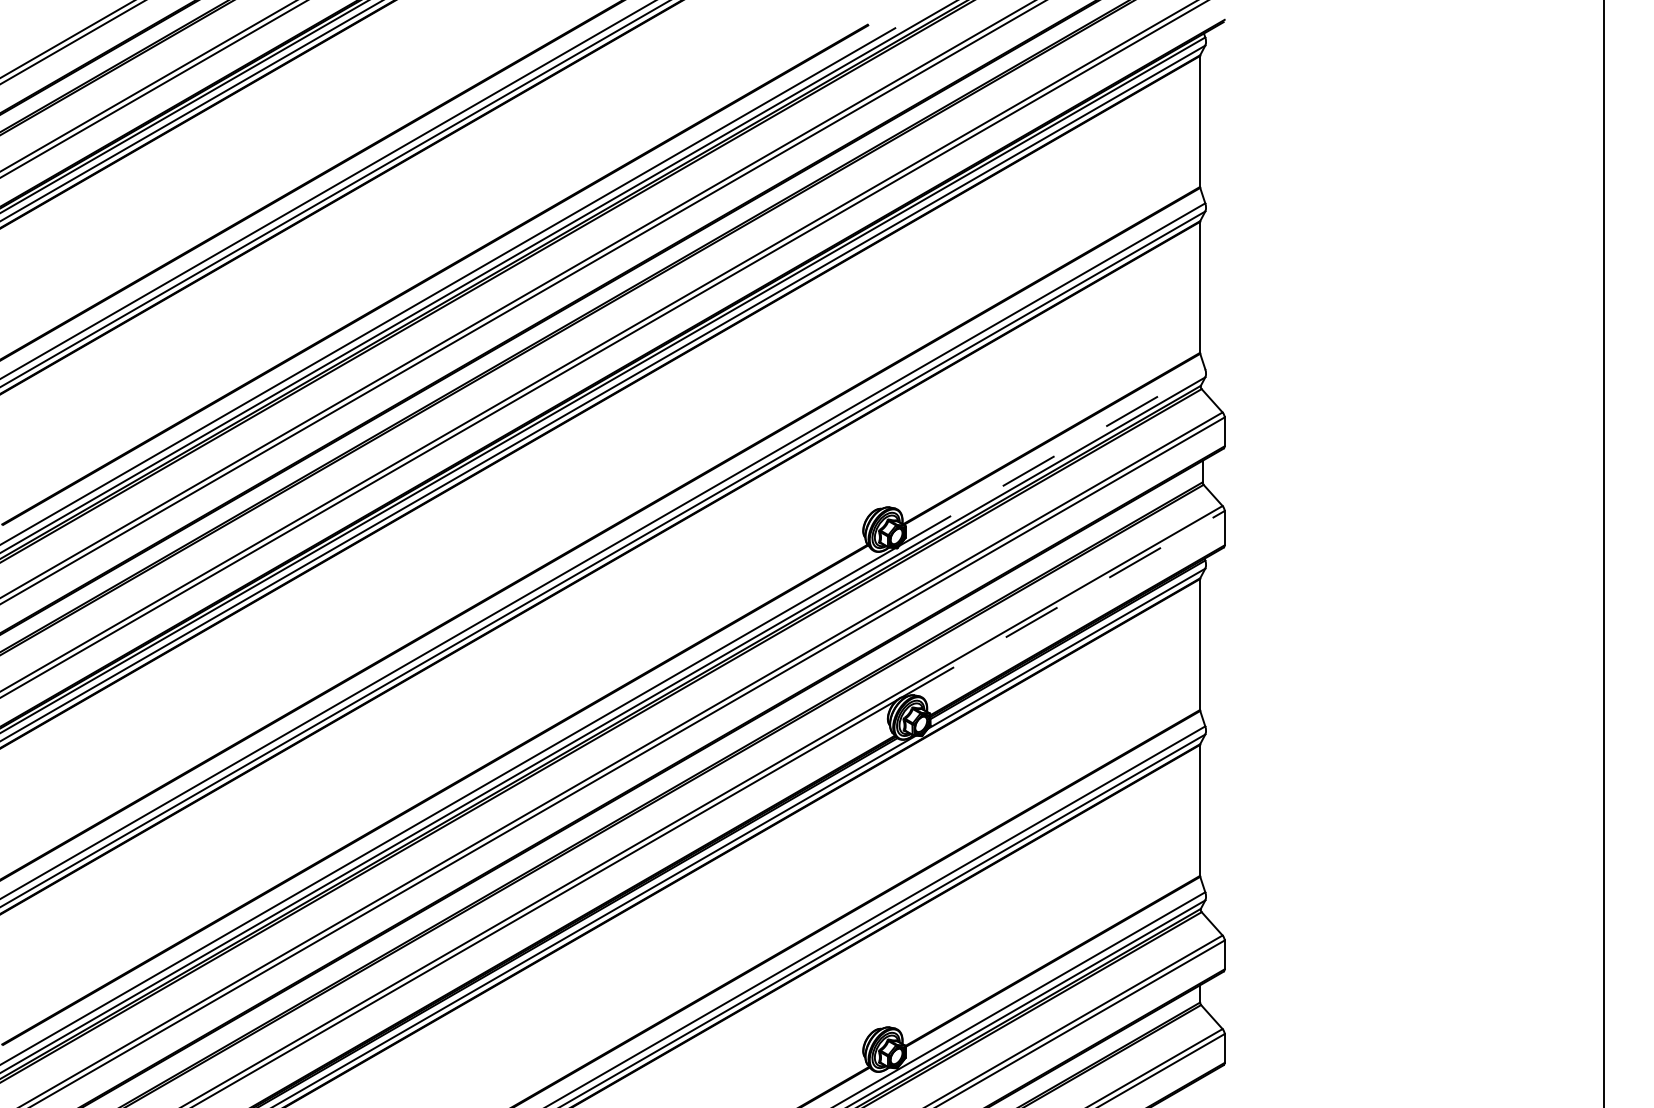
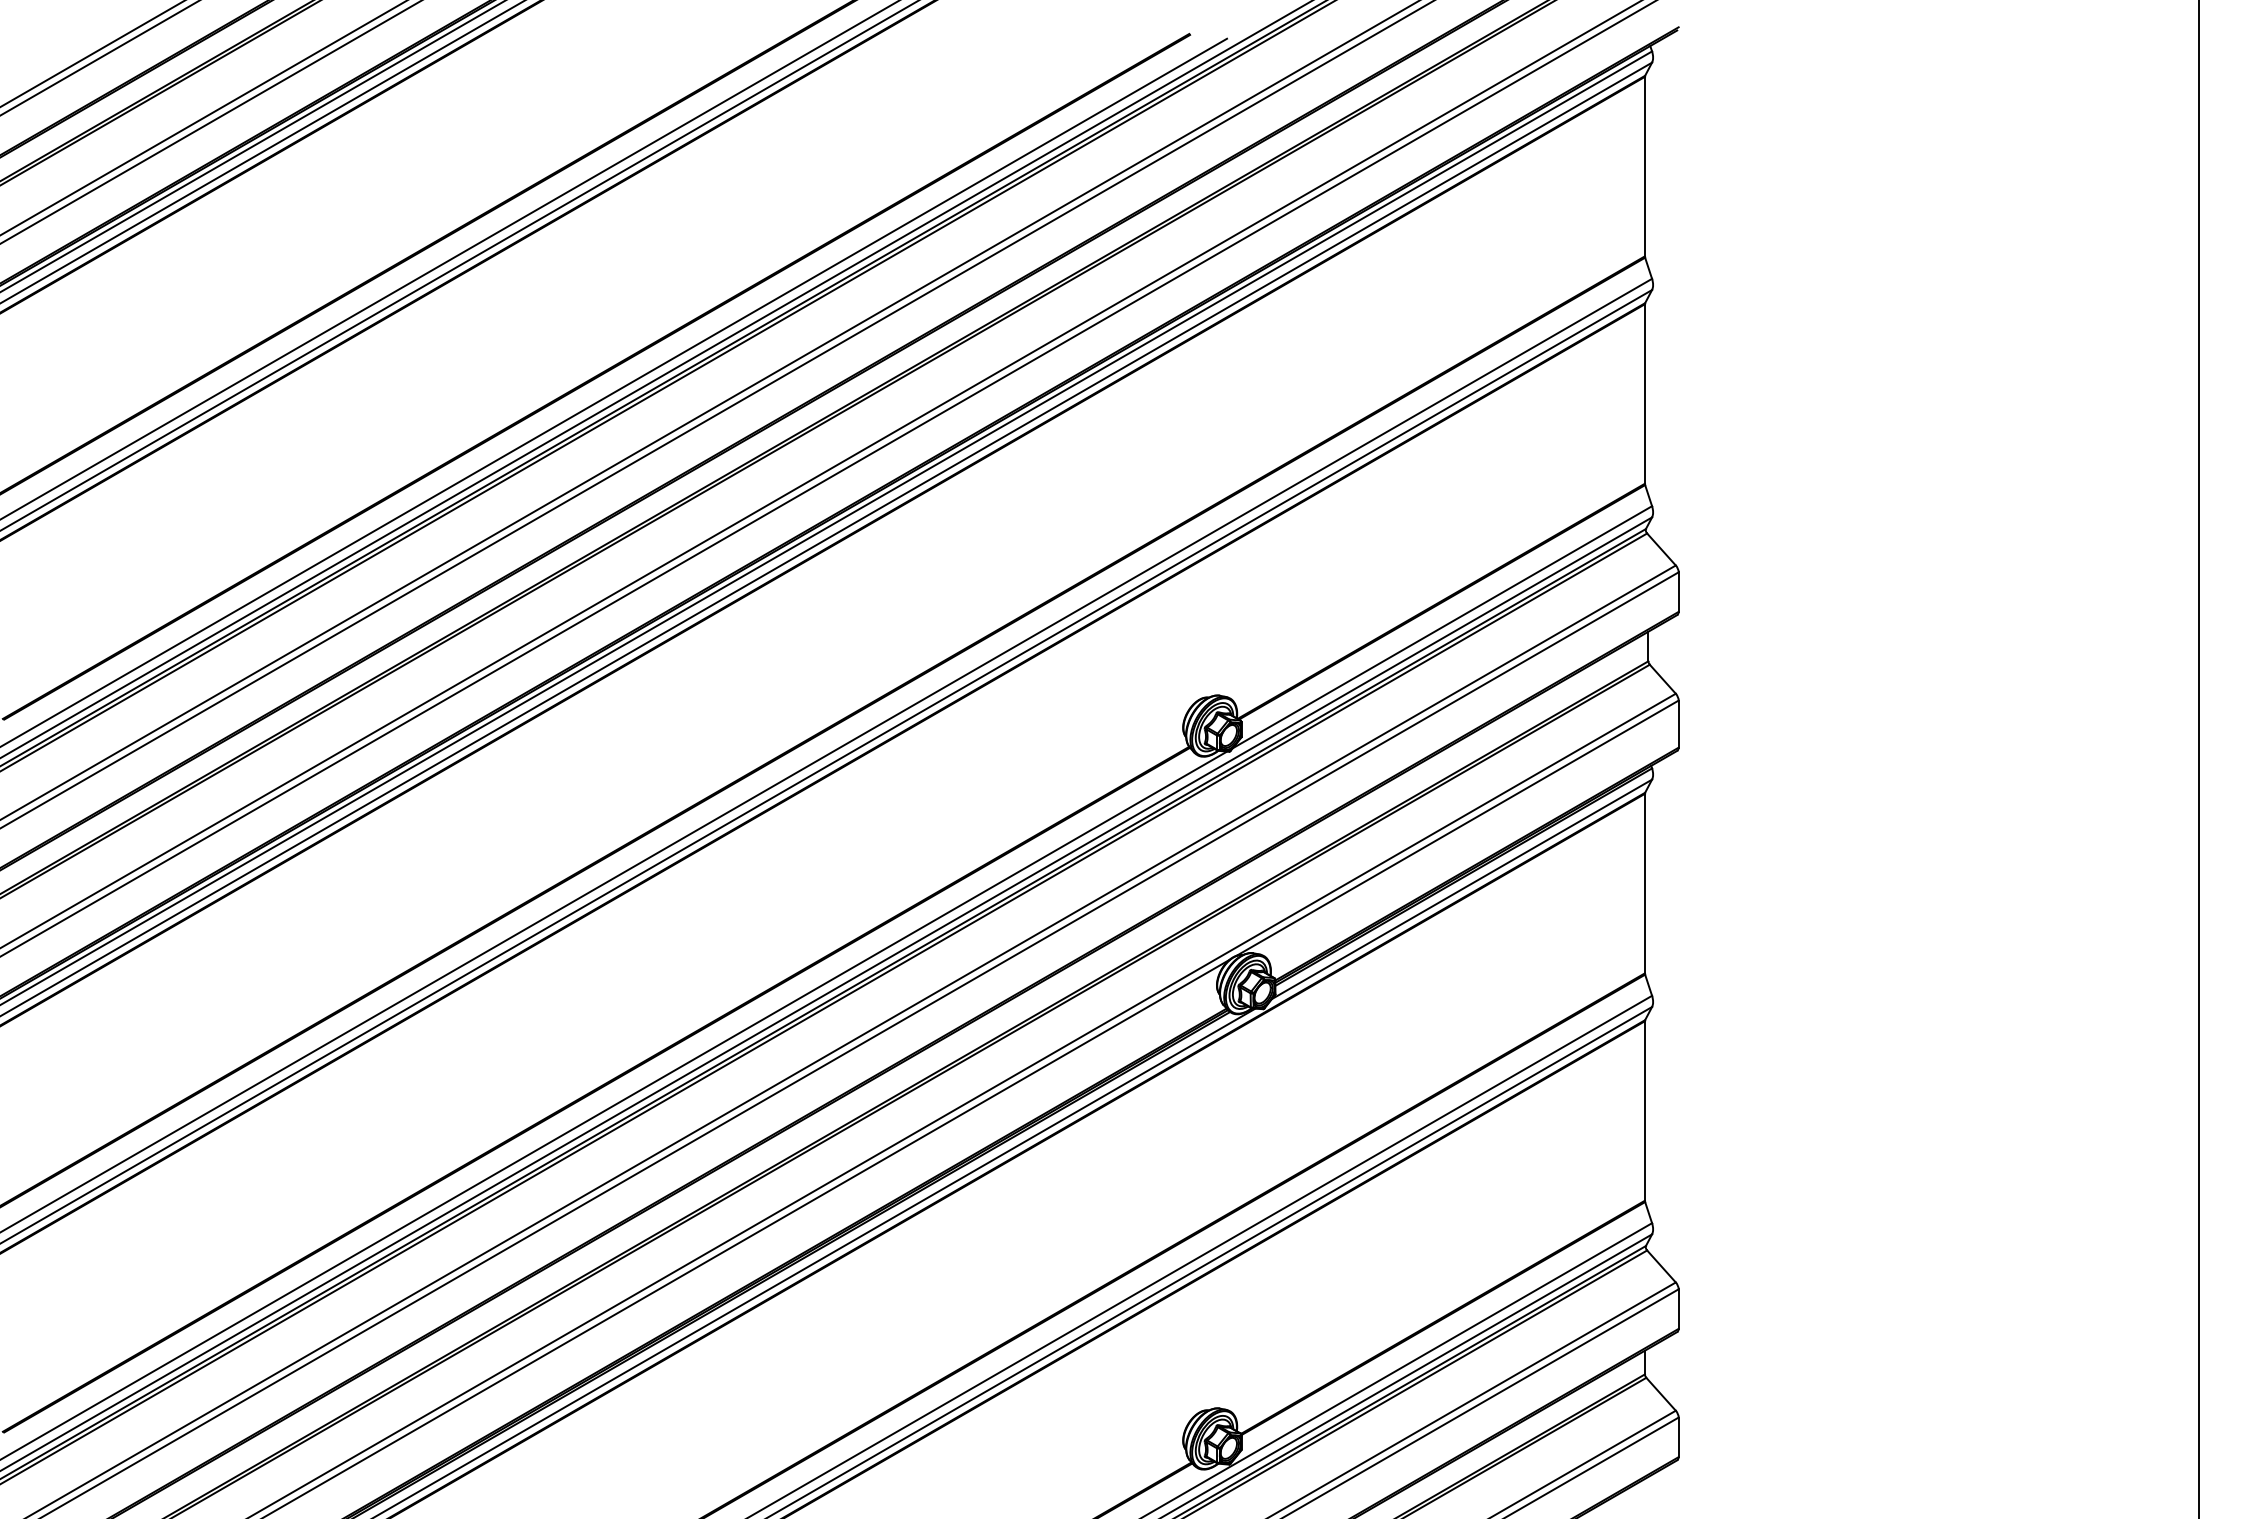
line: (1052, 457) -> (1442, 627), dashed -> solid
line: (1064, 603) -> (1458, 827), dashed -> solid

